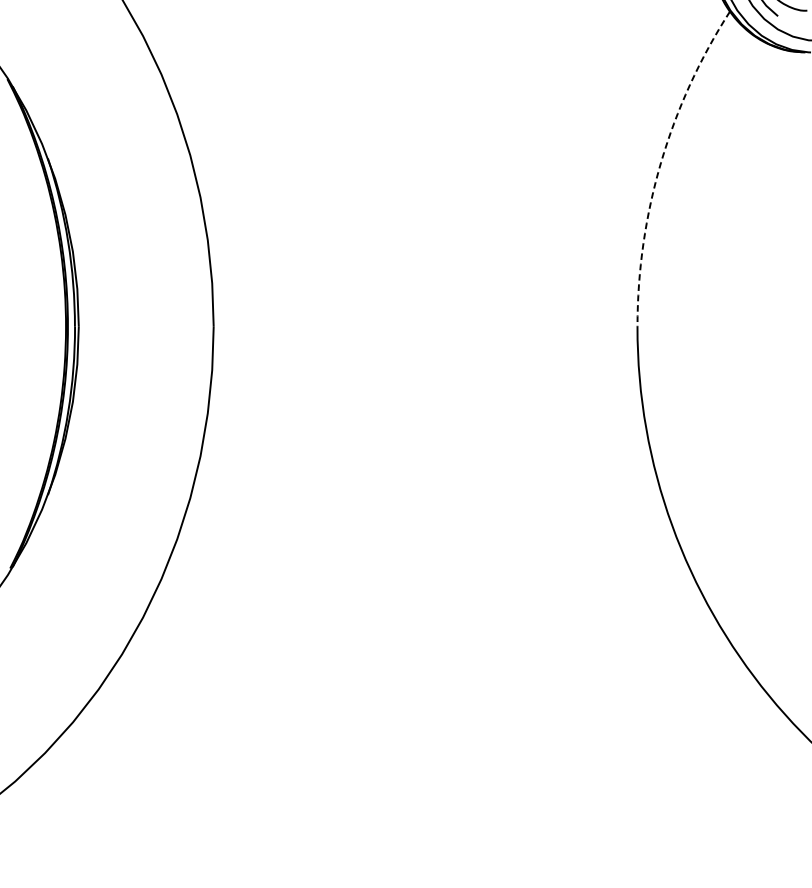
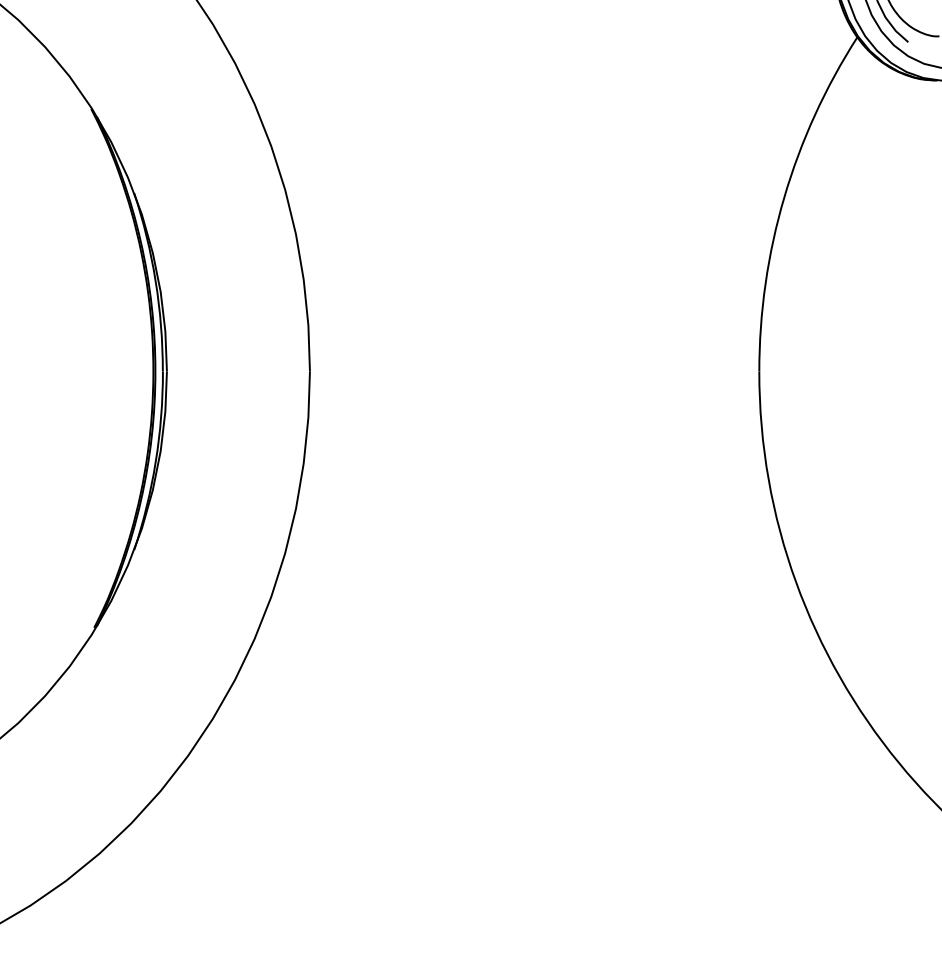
arc: (661, 162) -> (784, 197), dashed -> solid

